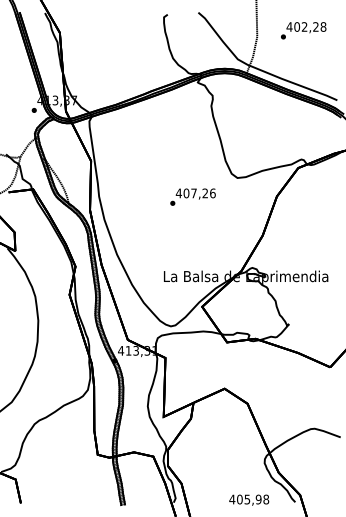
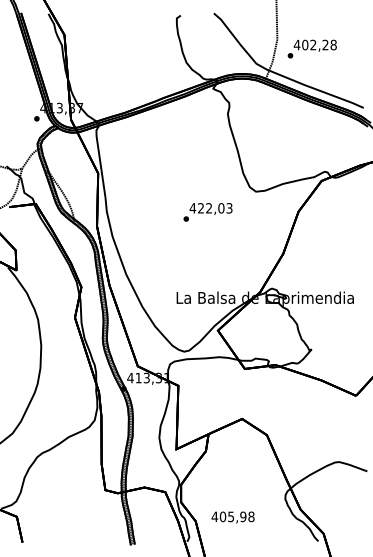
text: (303, 30) -> (312, 48), moved
text: (199, 193) -> (215, 208), 407,26 -> 422,03
text: (249, 499) -> (233, 516), moved

